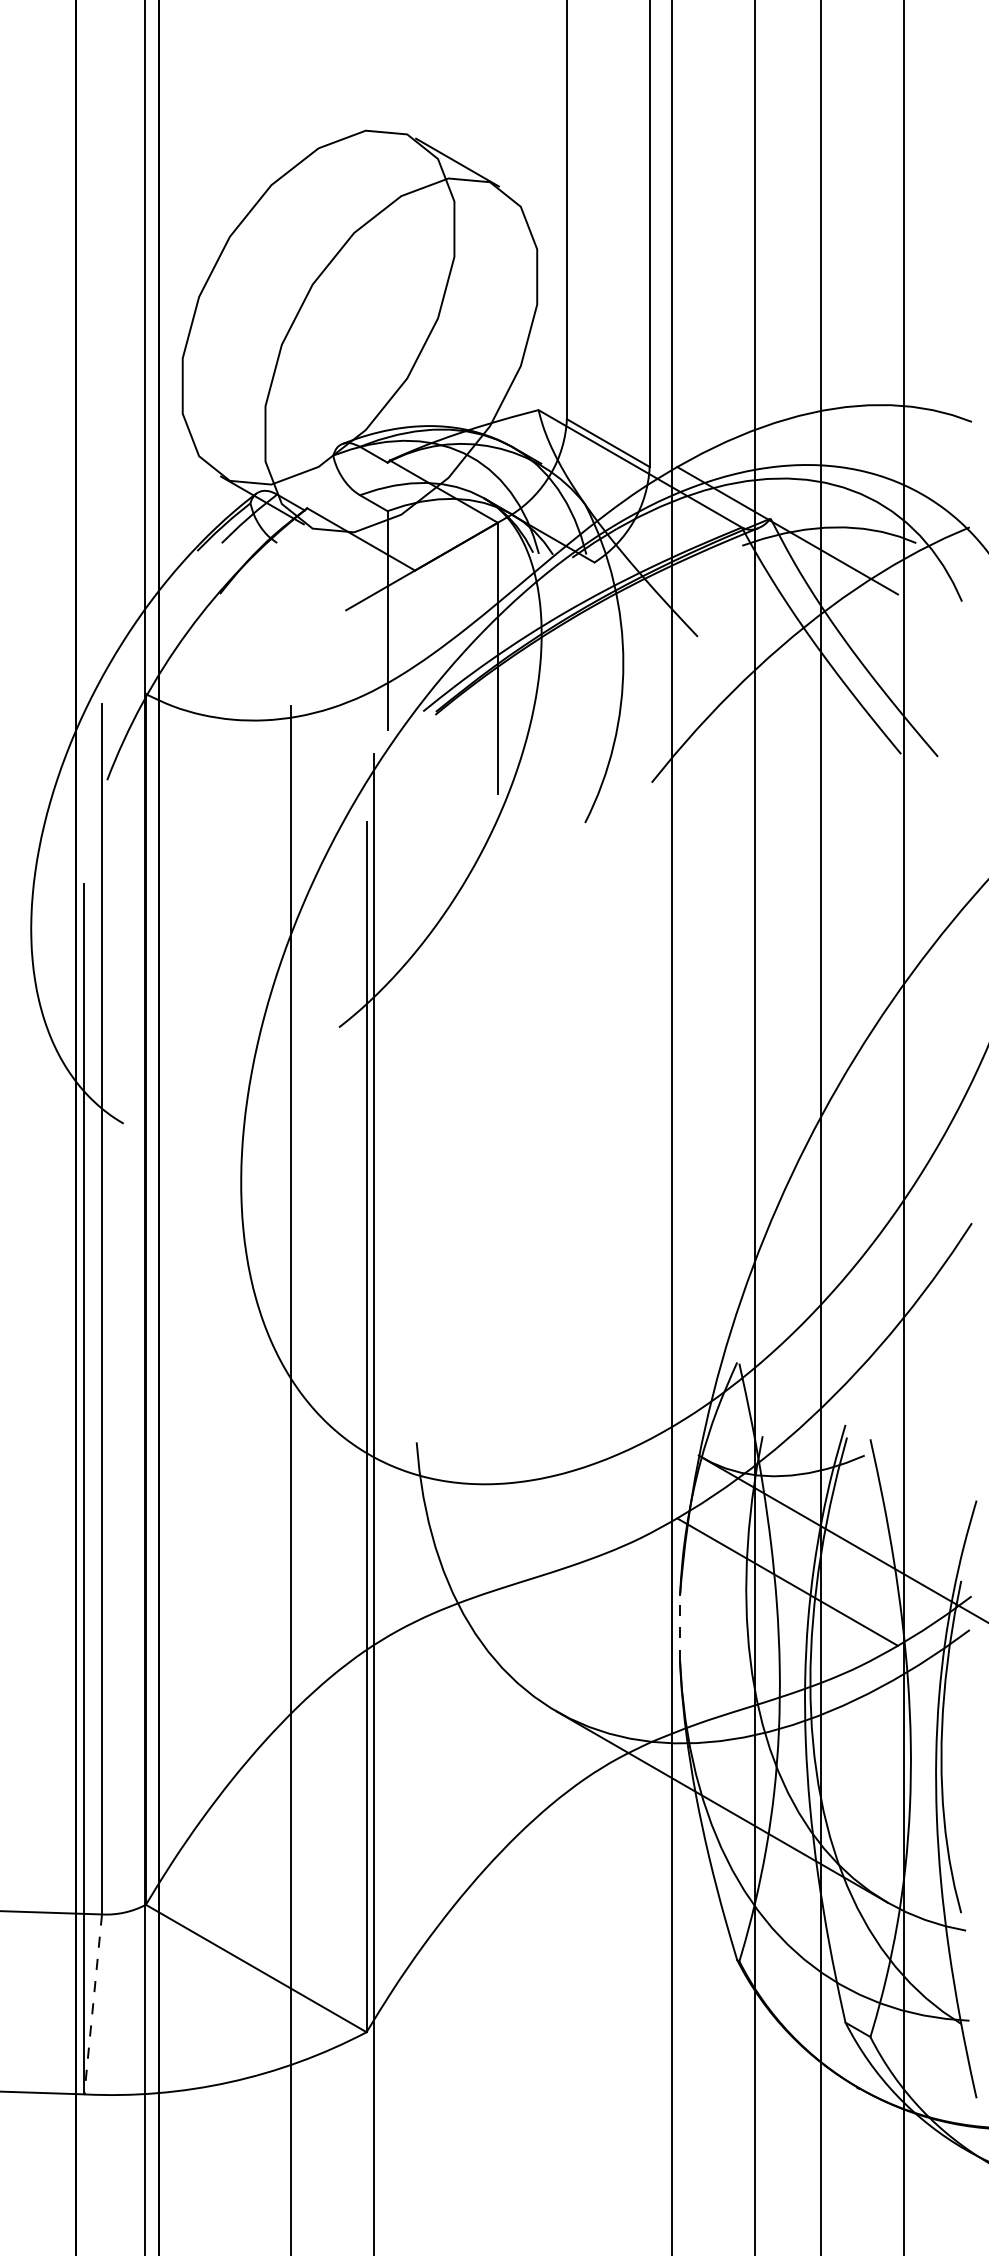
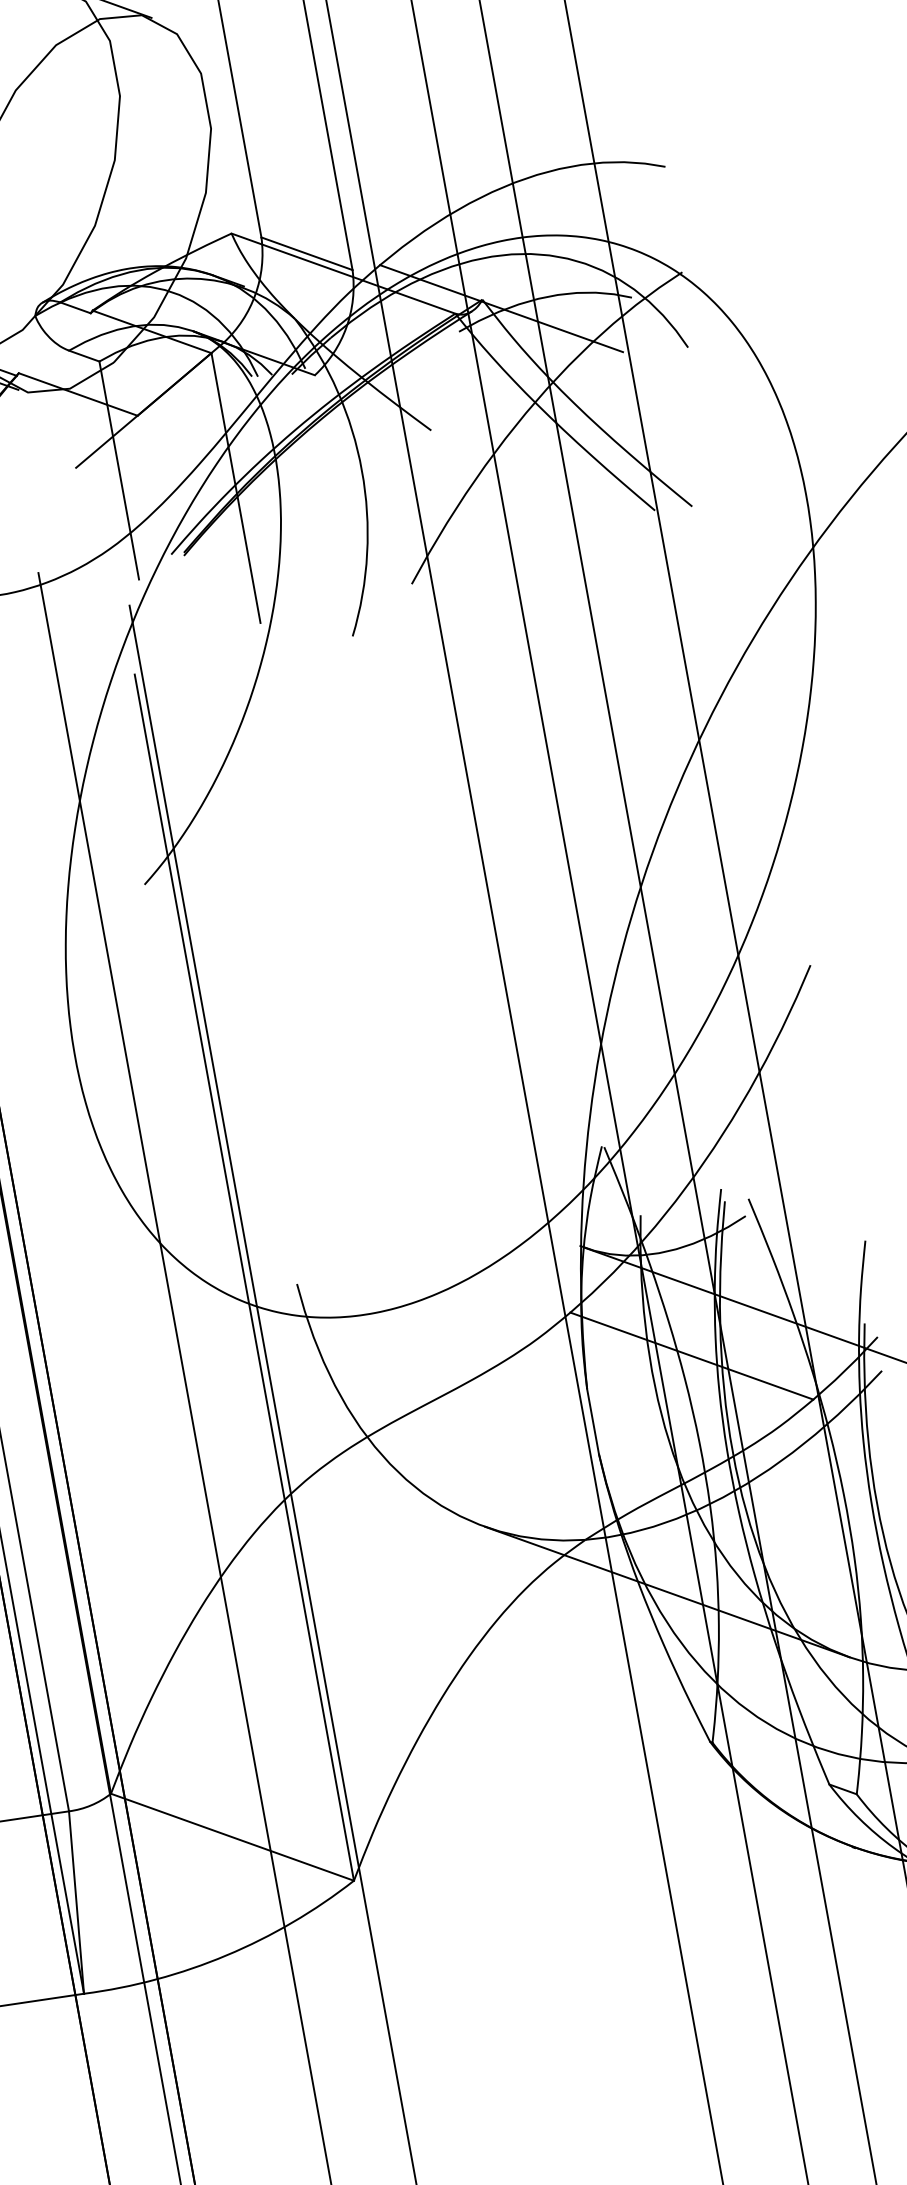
line: (680, 1628) -> (593, 1421), dashed -> solid
line: (93, 2004) -> (76, 1902), dashed -> solid

